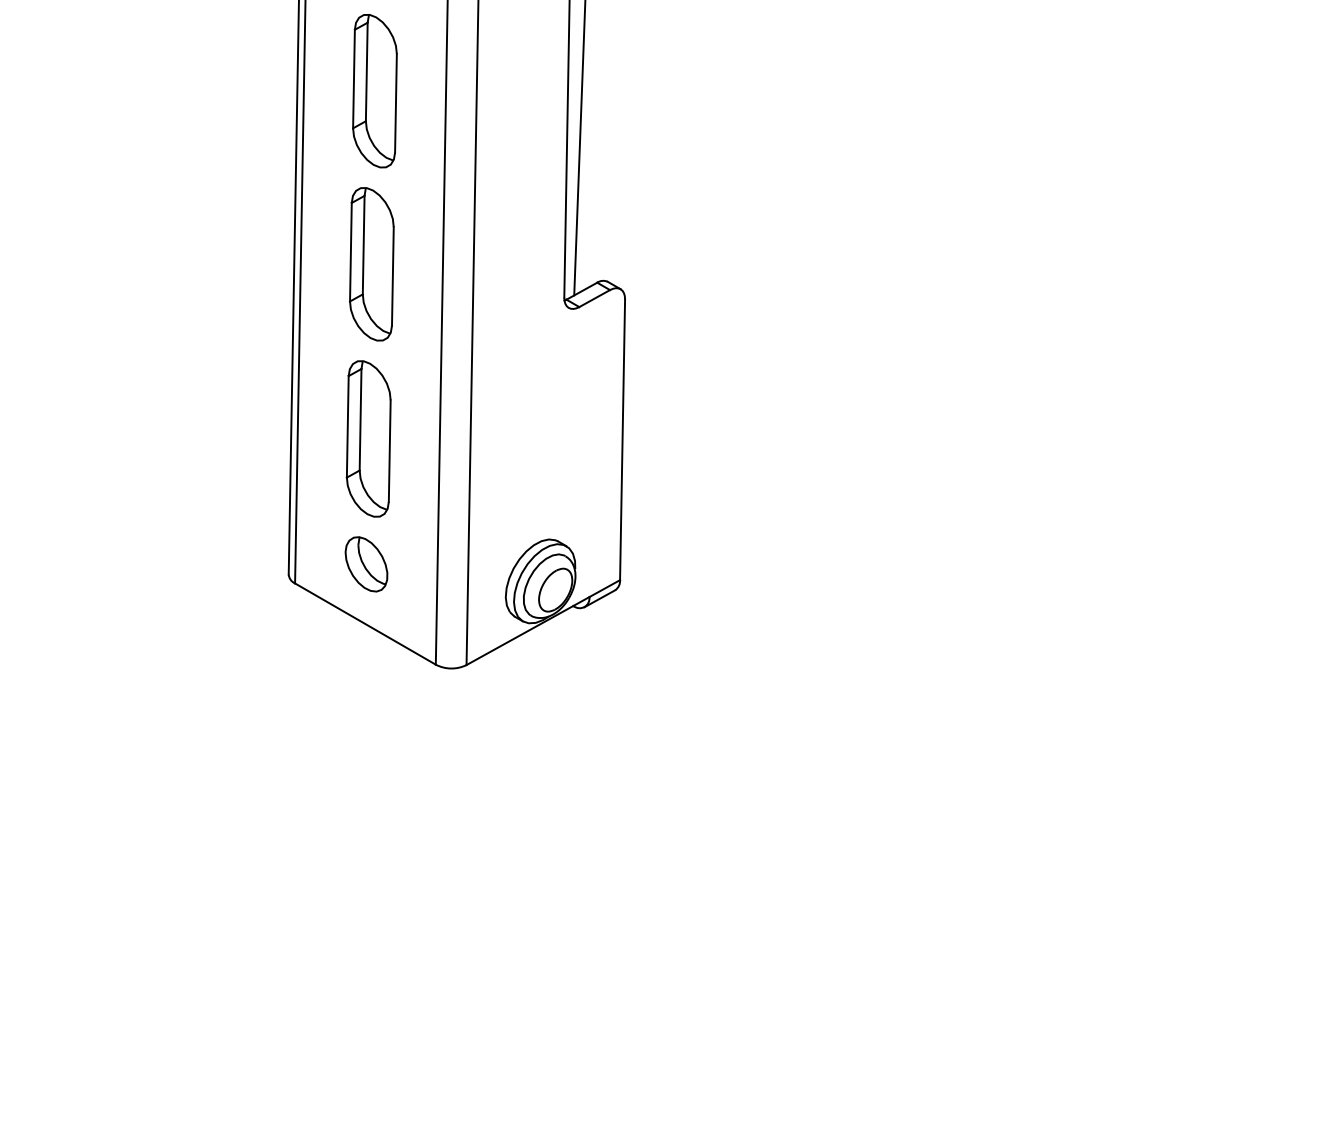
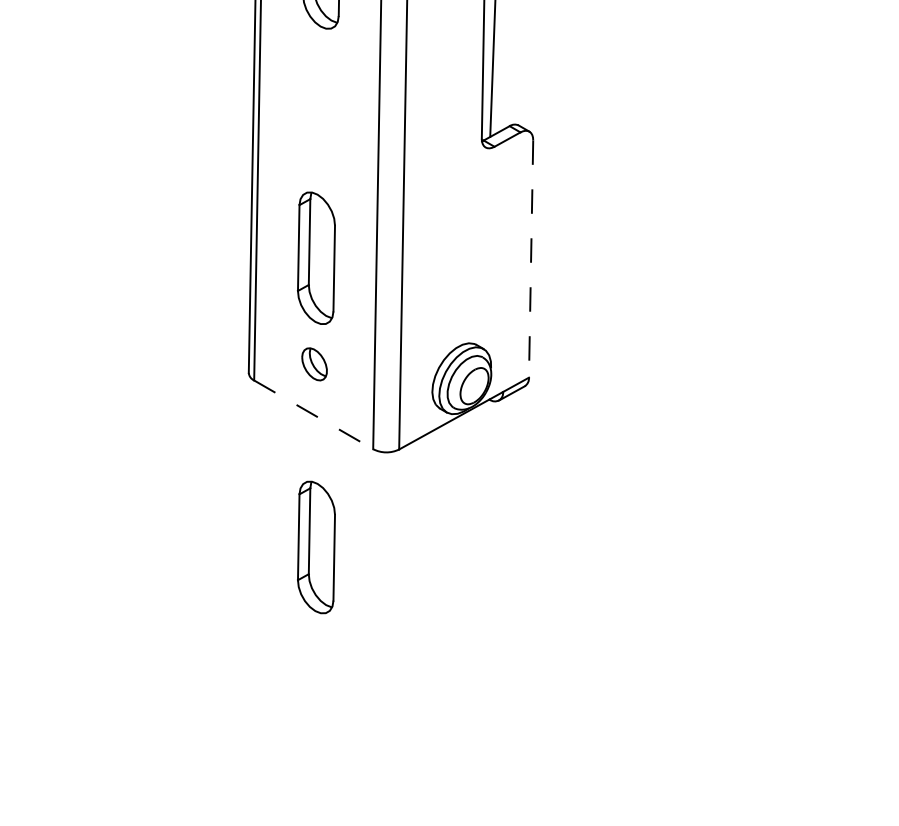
part: (371, 264) -> (318, 110), removed
line: (622, 440) -> (531, 259), solid -> dashed
part: (366, 564) -> (314, 364), size x0.7
line: (365, 624) -> (313, 415), solid -> dashed
part: (368, 780) -> (316, 547), added

